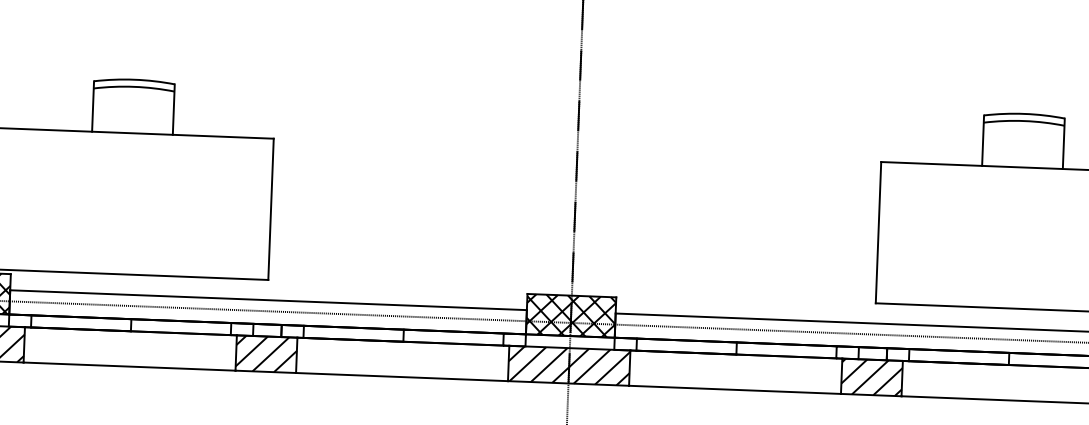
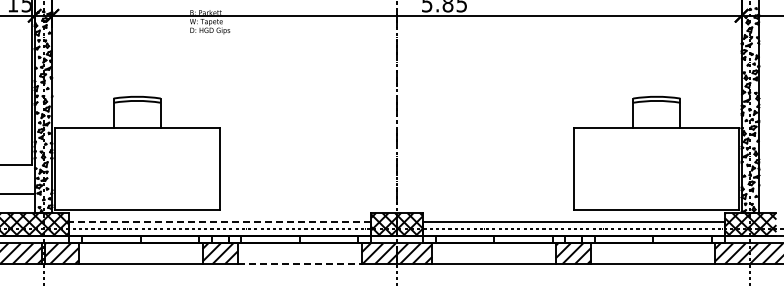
line: (268, 300) -> (220, 222), solid -> dashed
line: (401, 377) -> (299, 264), solid -> dashed

